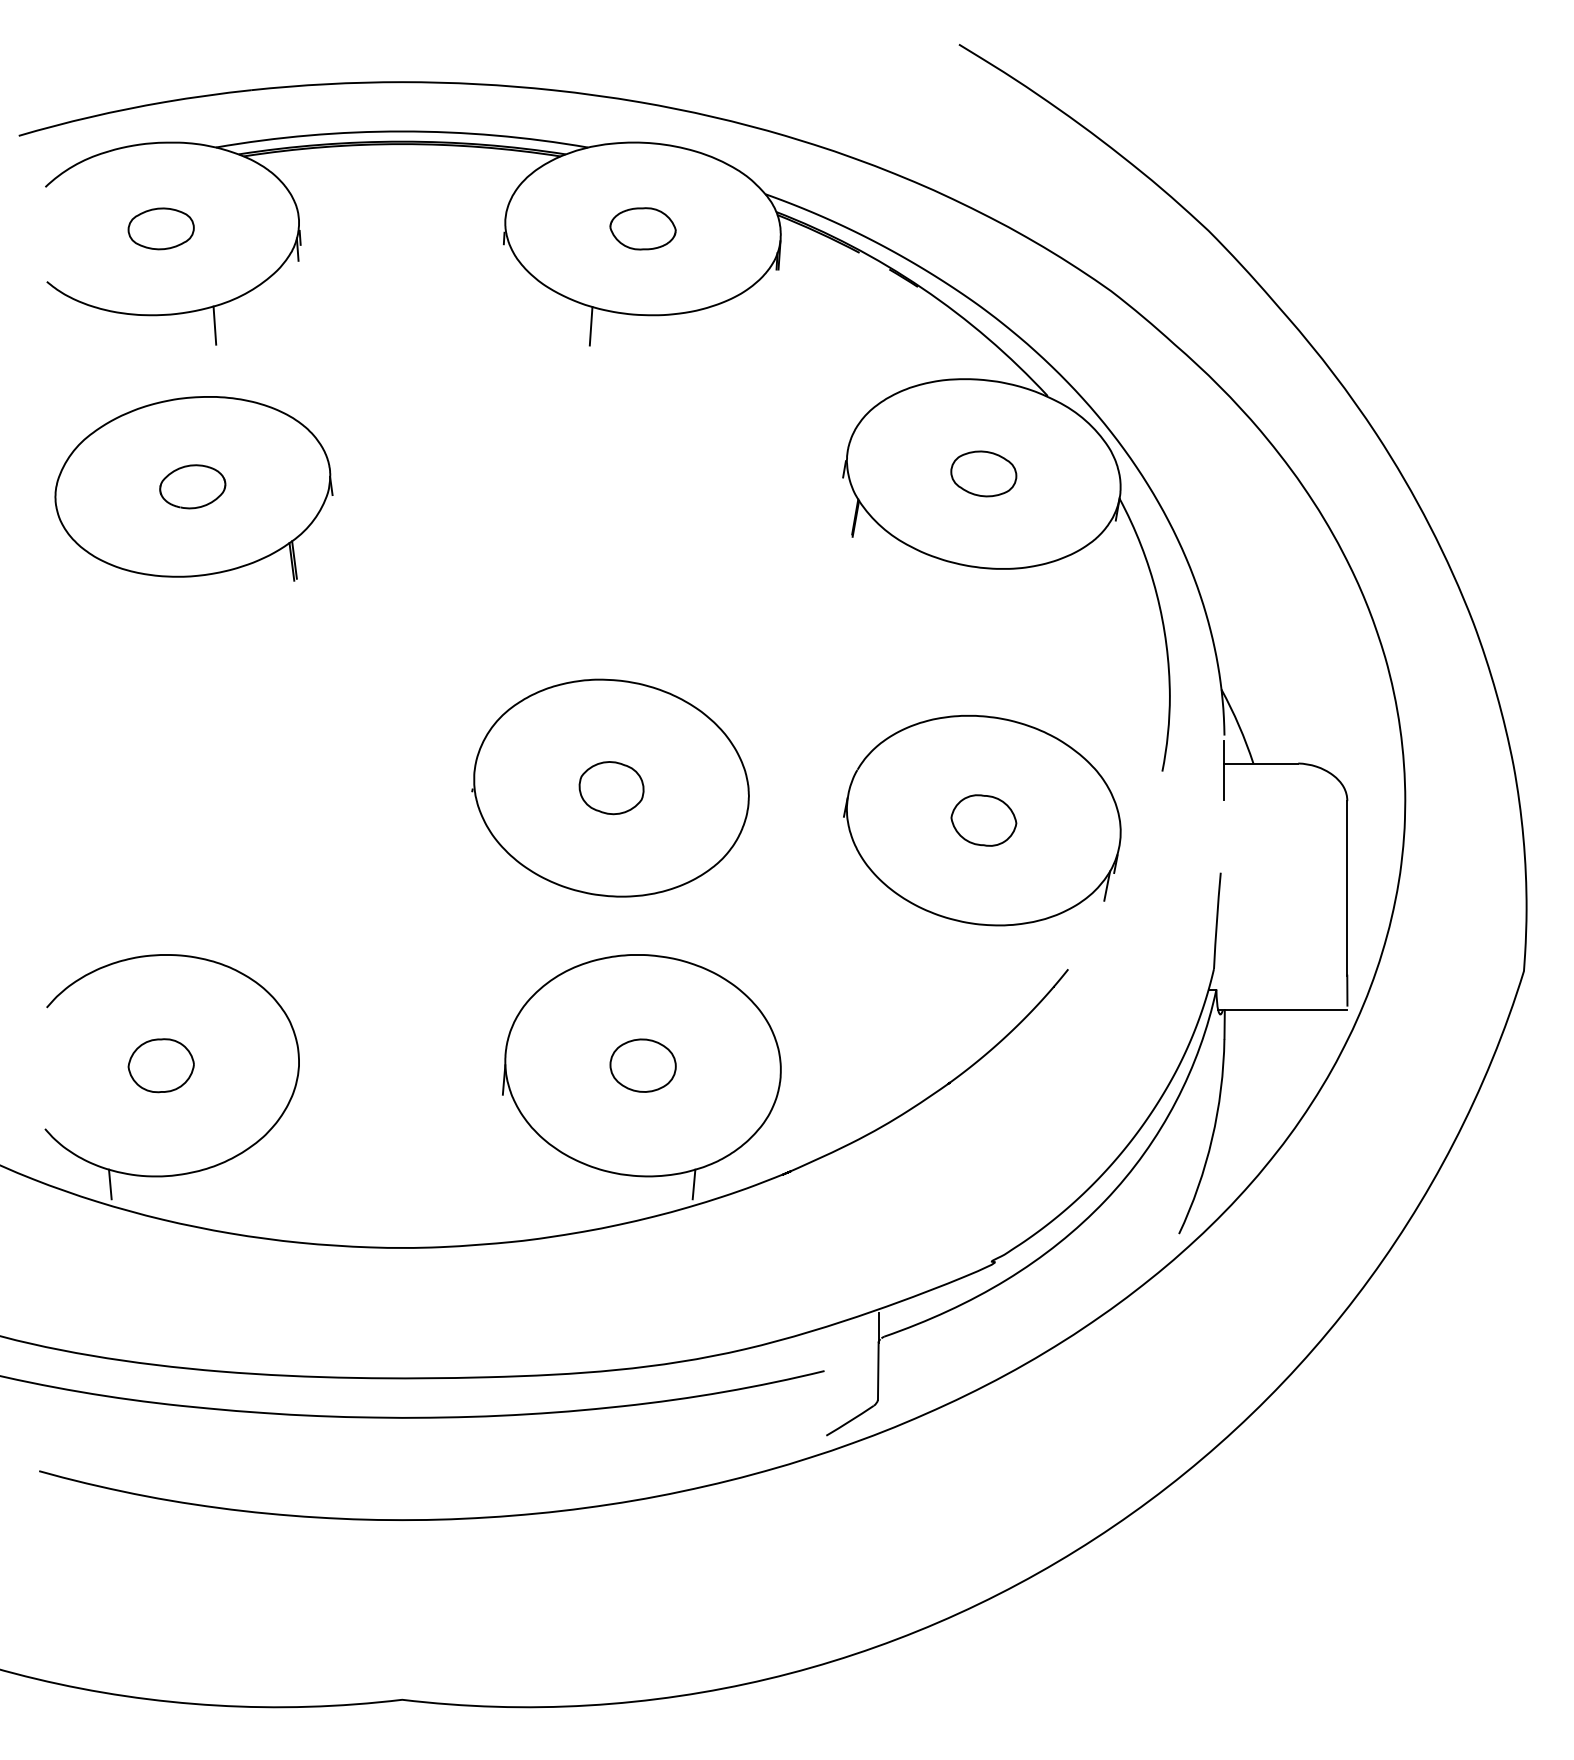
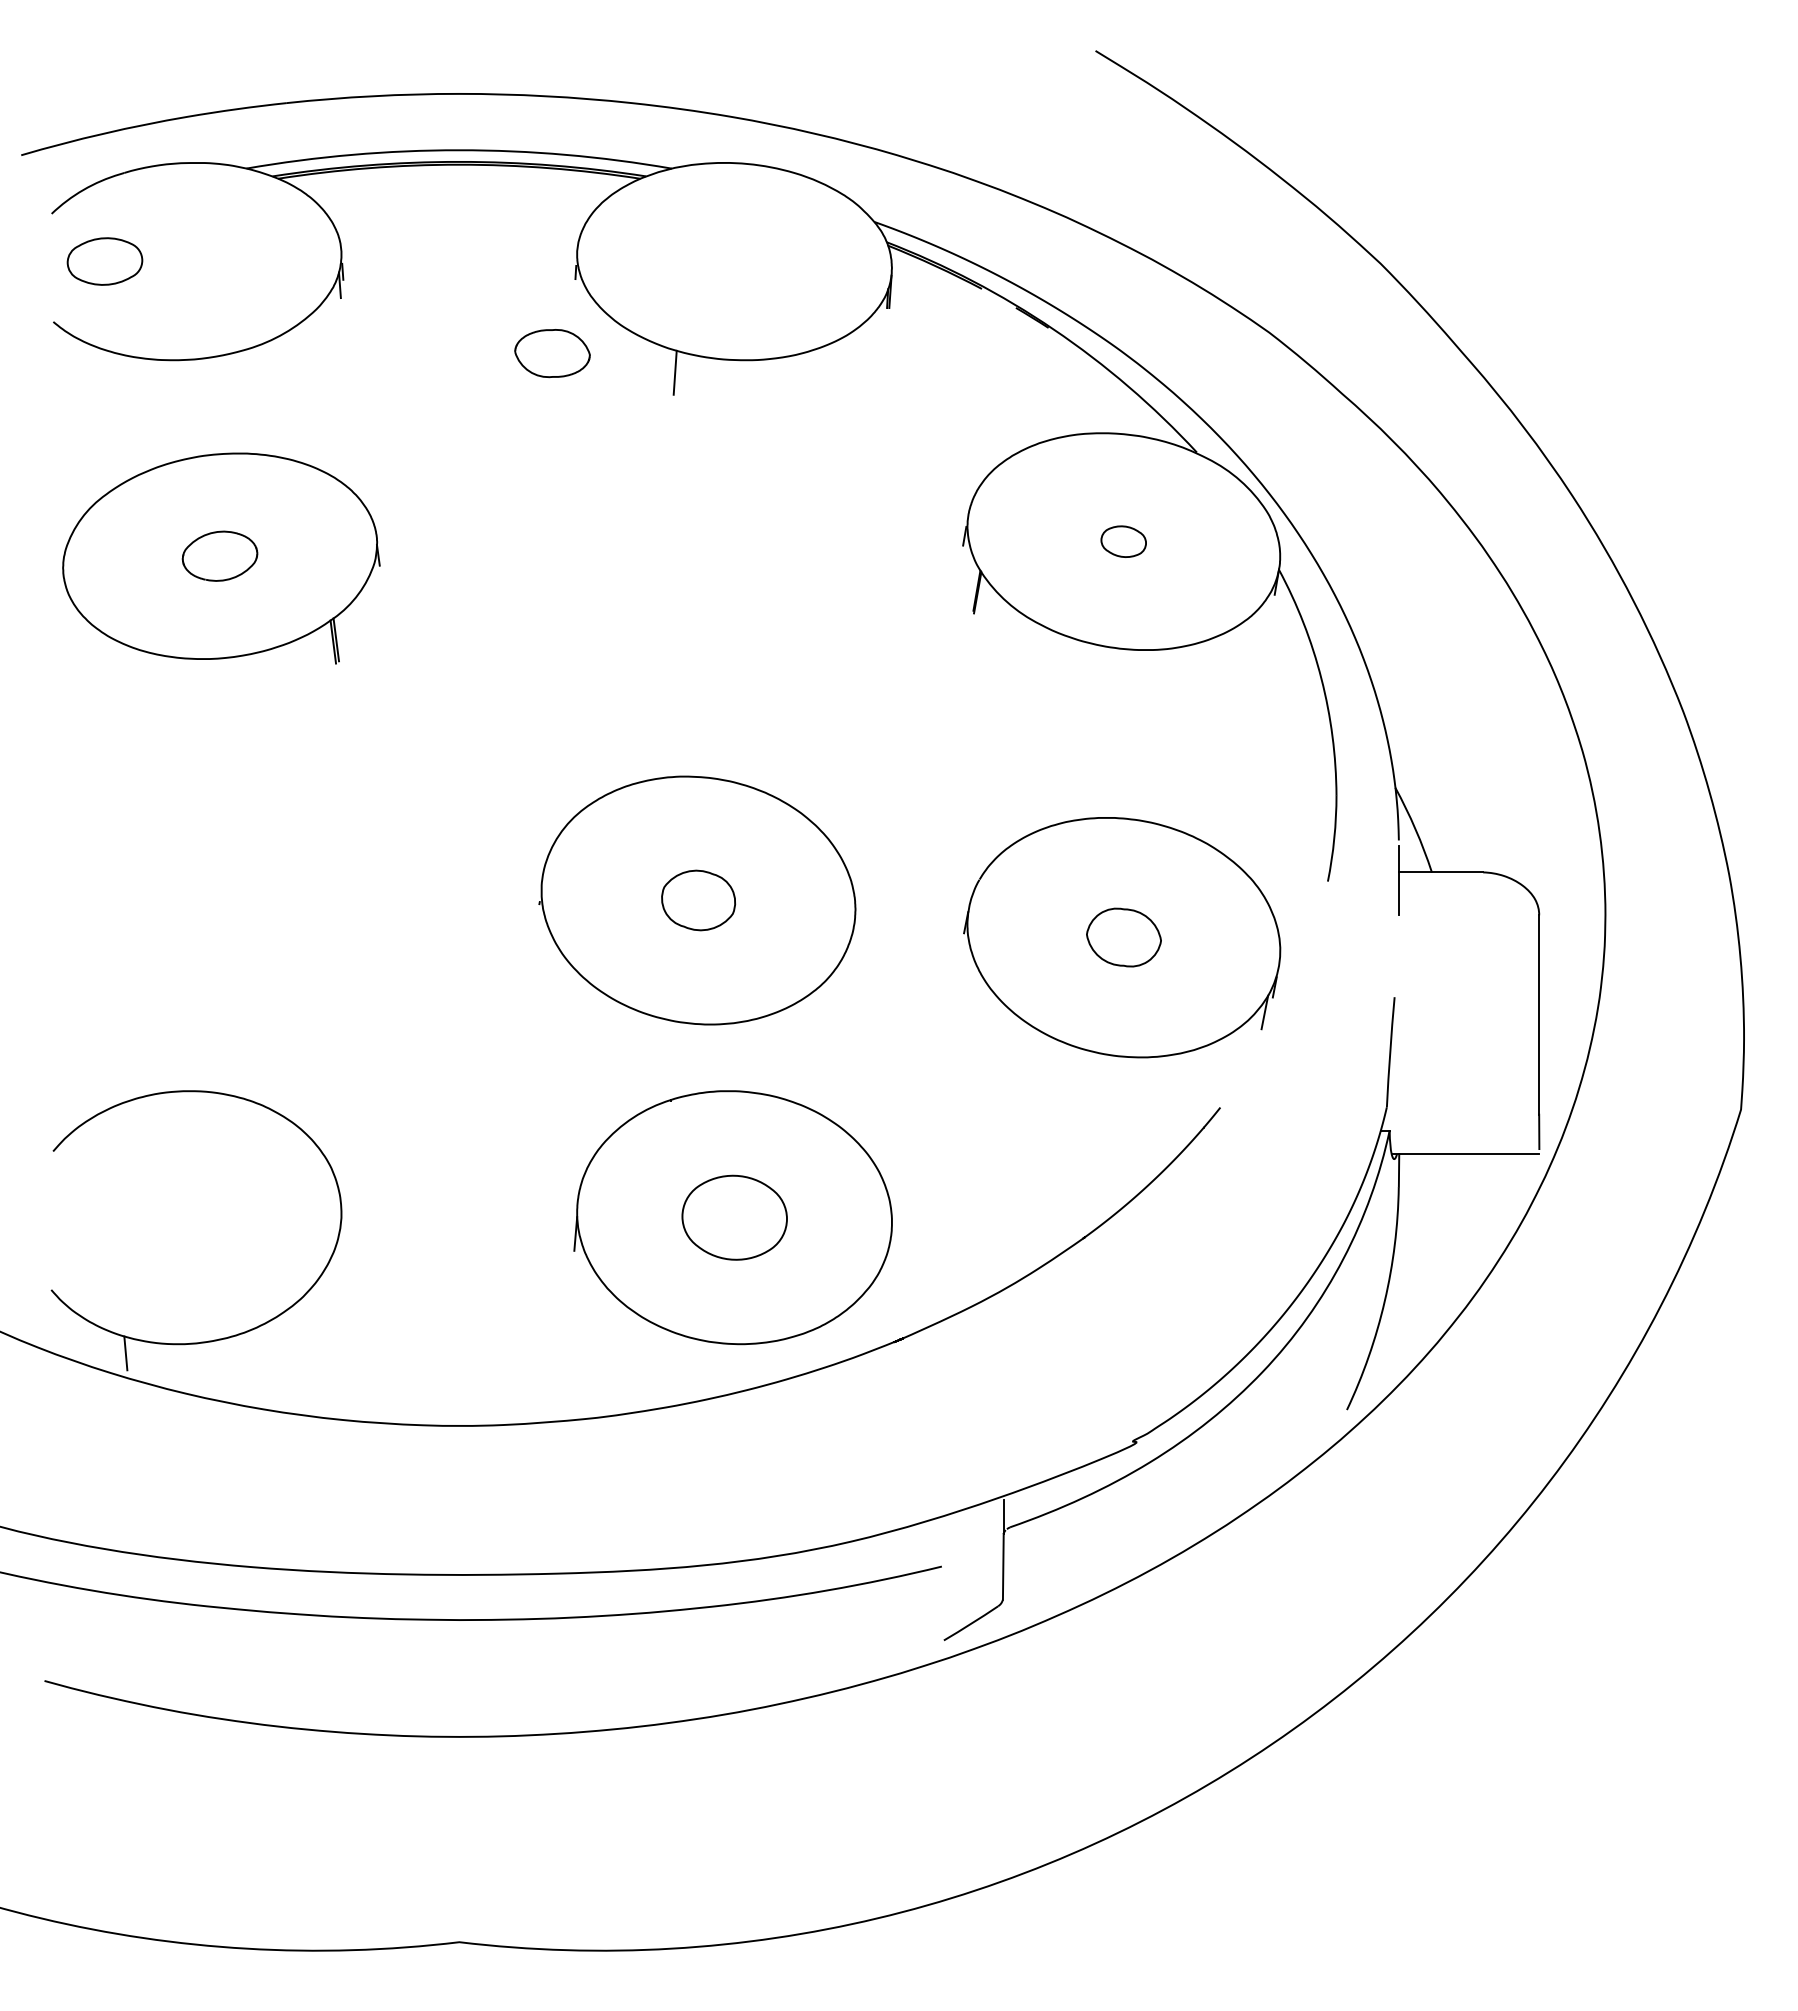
part: (160, 228) -> (104, 261), moved
part: (643, 228) -> (552, 353), moved
line: (214, 325) -> (244, 371), removed
part: (983, 473) -> (1123, 541), size x0.6
part: (160, 1065) -> (183, 1217), removed
part: (643, 1065) -> (734, 1217), size x1.4
line: (693, 1184) -> (792, 1353), removed

